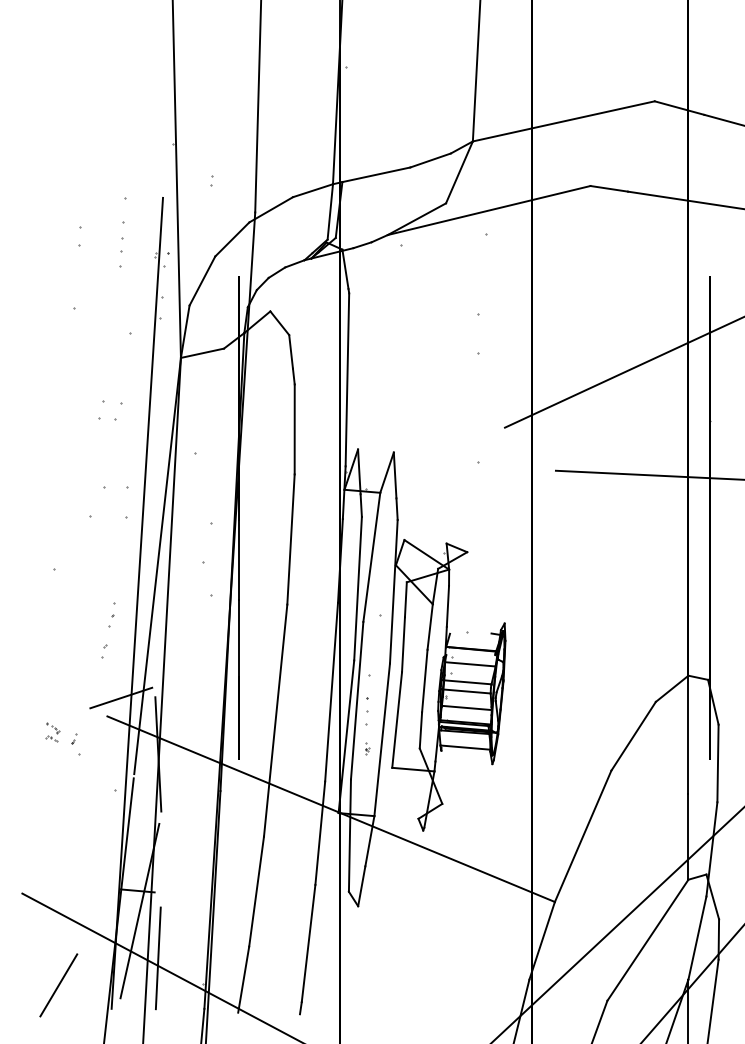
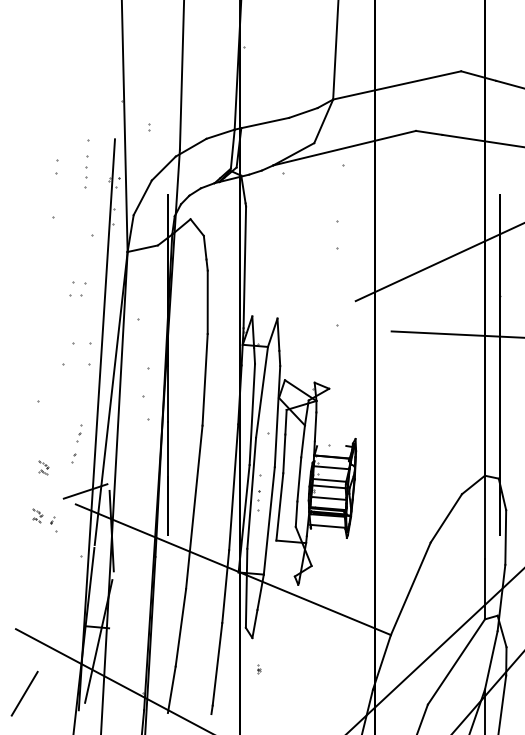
part: (61, 664) -> (43, 467), added
part: (367, 748) -> (258, 669), moved
line: (157, 958) -> (111, 674), removed
line: (58, 985) -> (24, 693), moved

